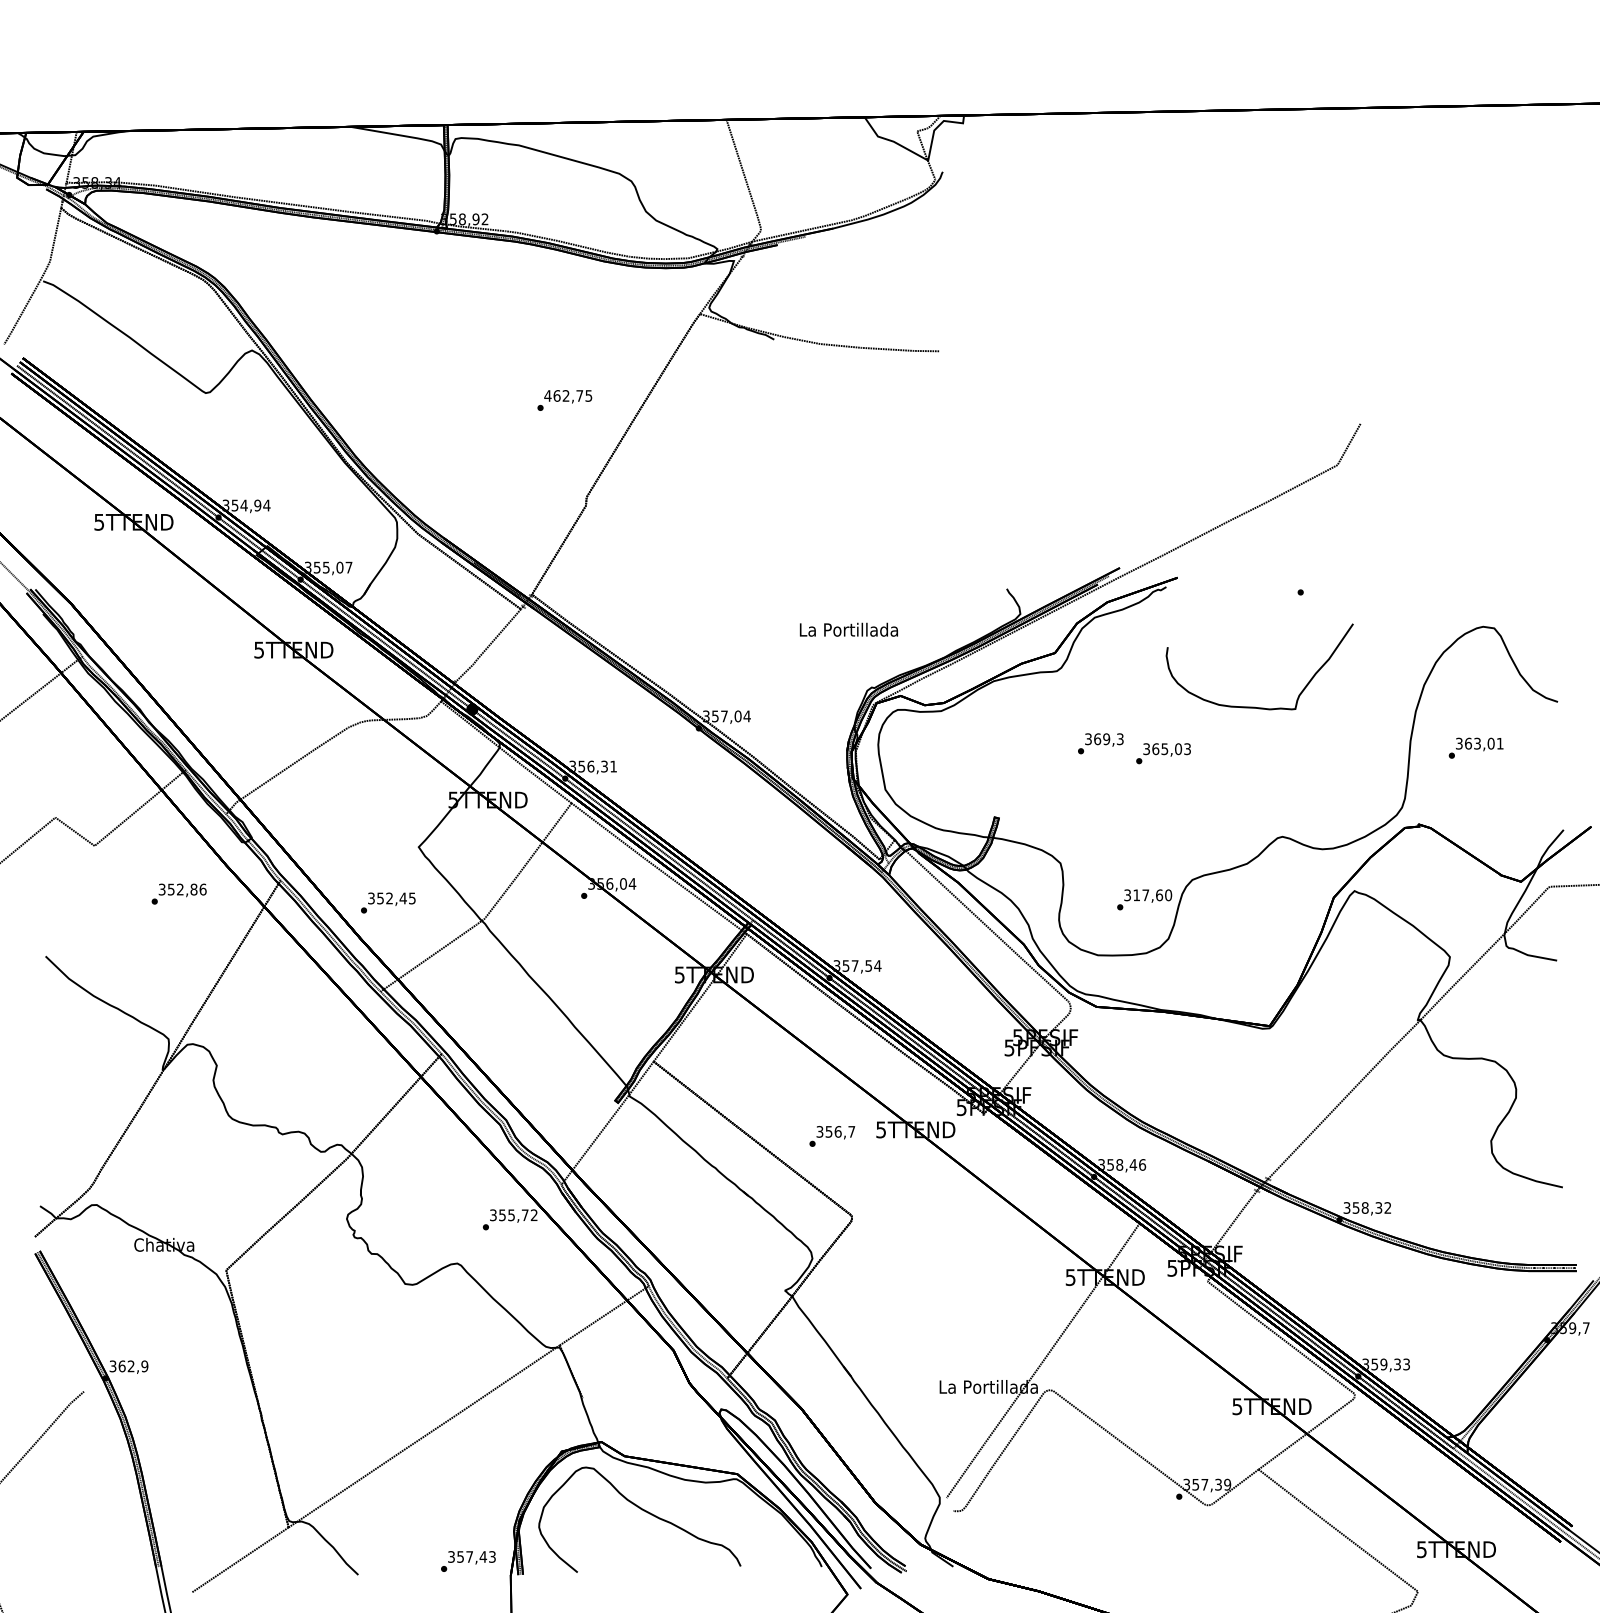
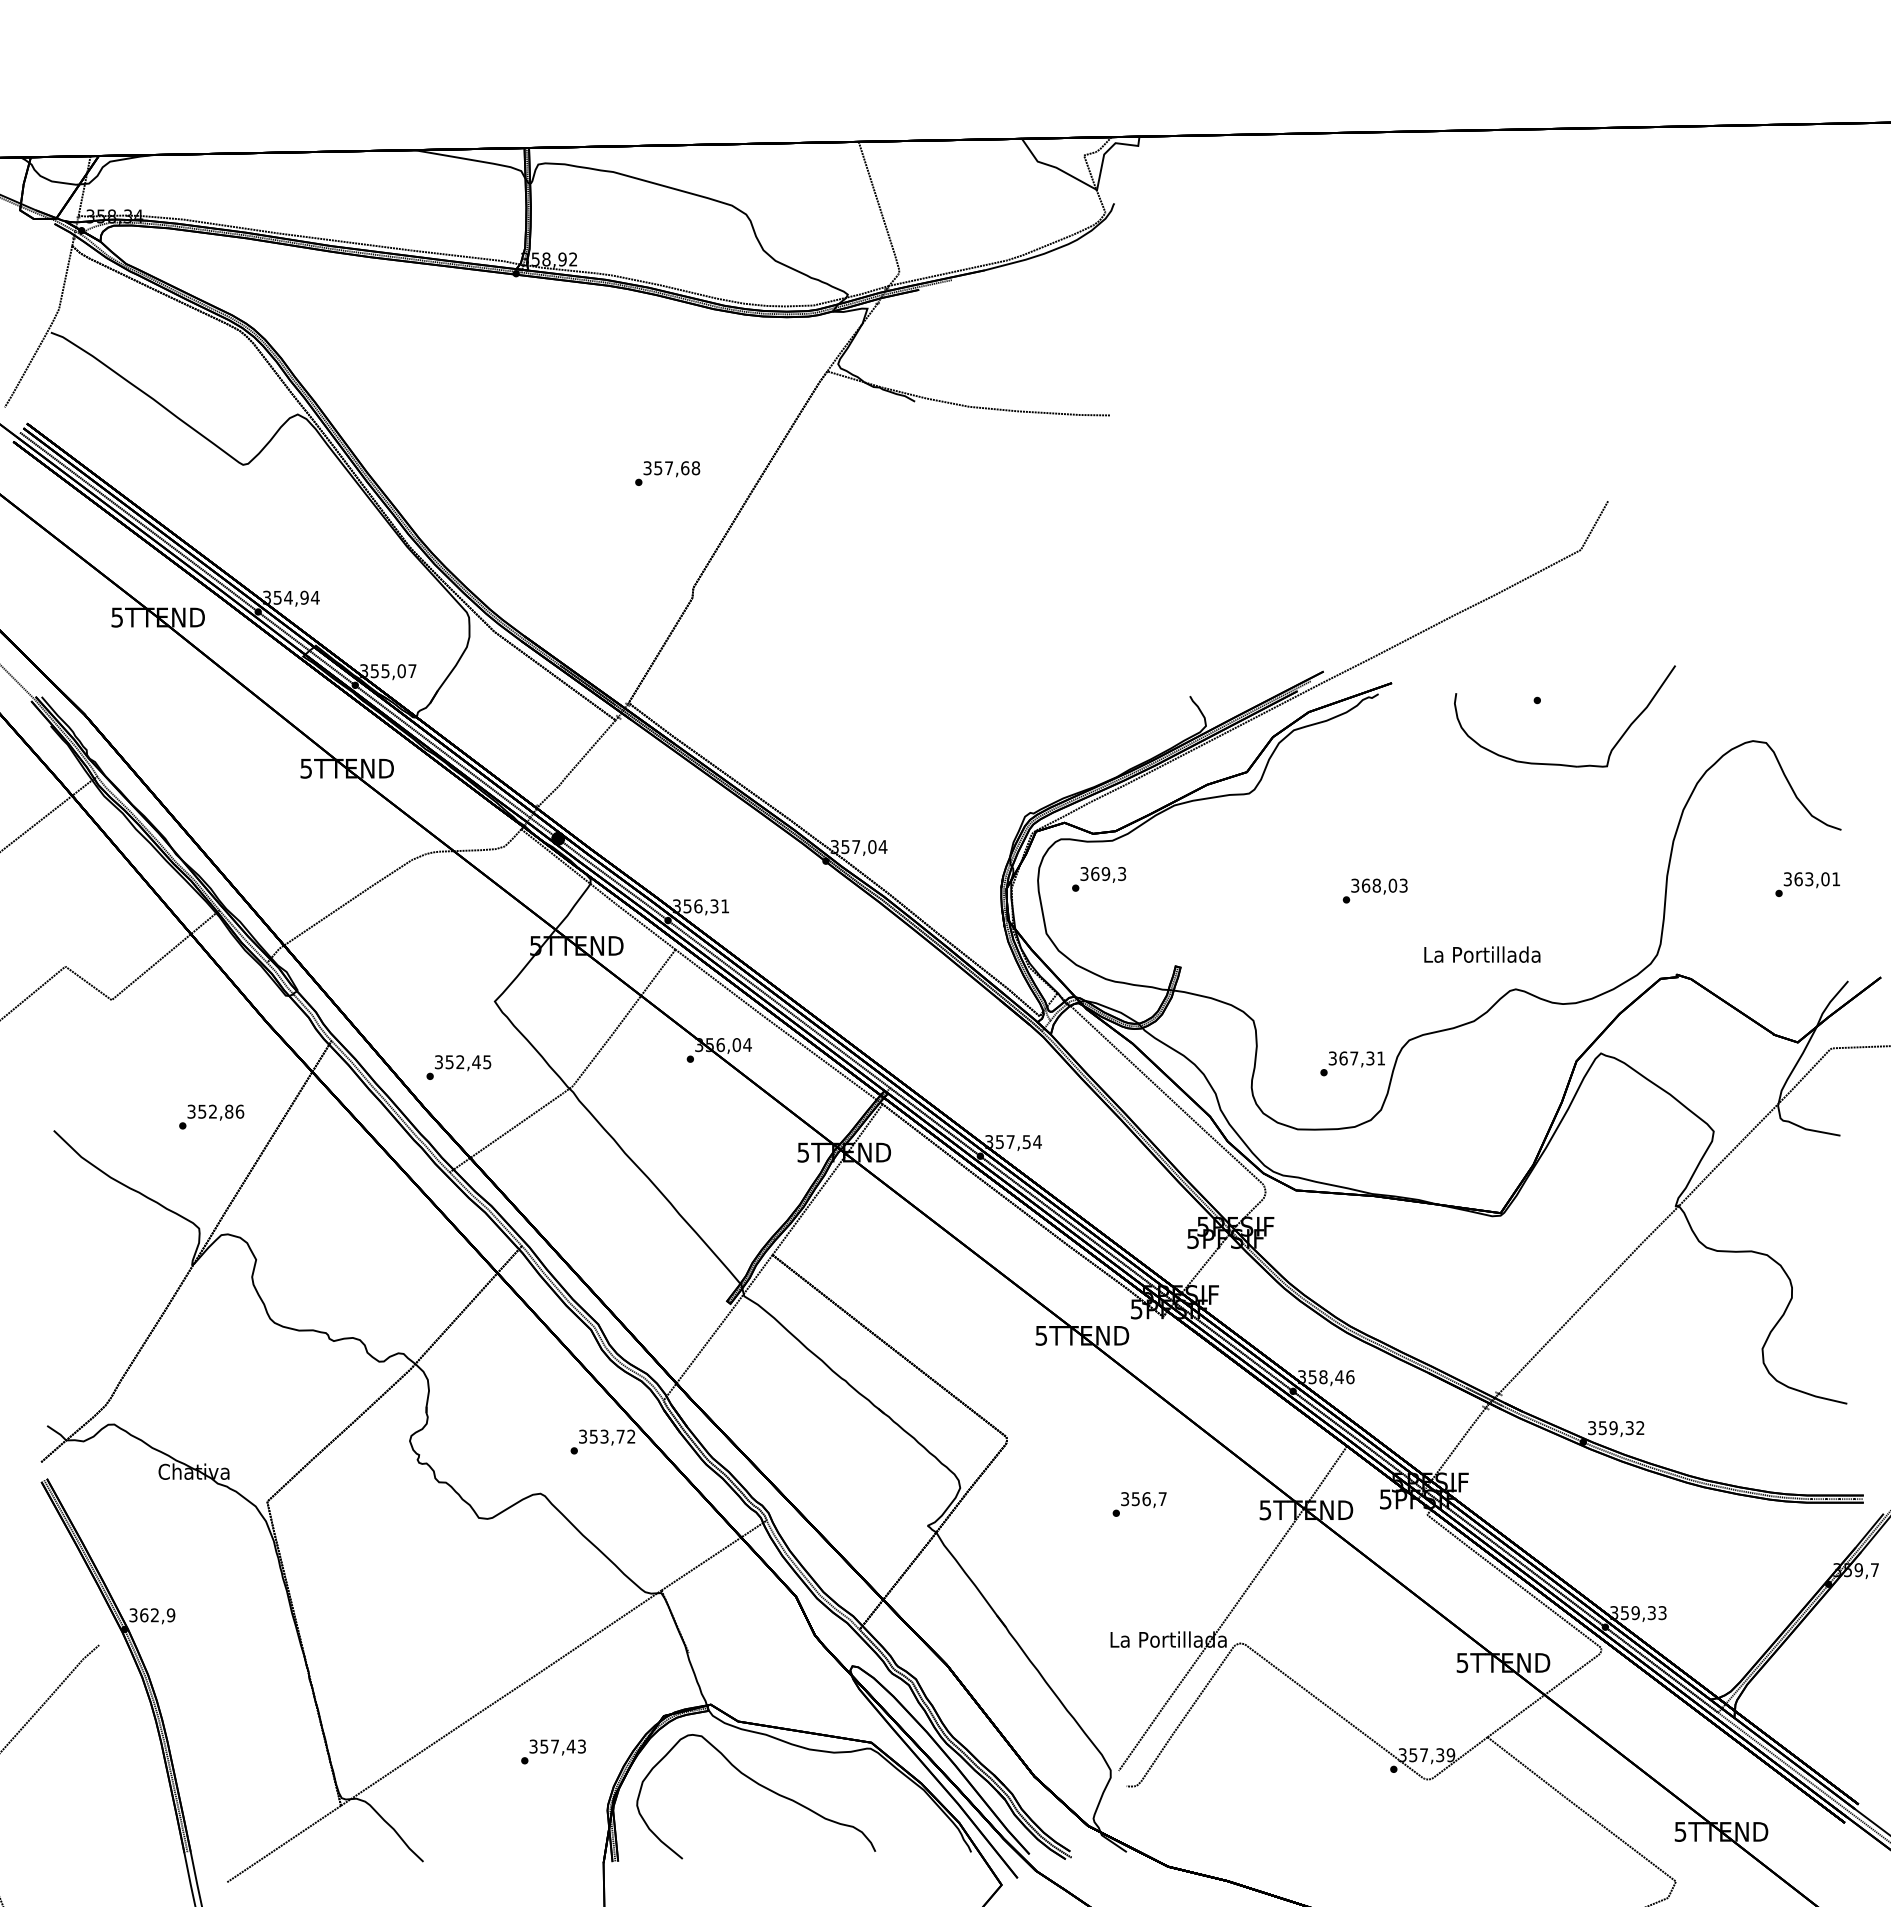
text: (568, 396) -> (671, 468), 462,75 -> 357,68
text: (849, 629) -> (1482, 954), moved
part: (1254, 706) -> (1558, 763), moved
text: (1101, 743) -> (1099, 879), moved
text: (1164, 748) -> (1376, 885), 365,03 -> 368,03
text: (1475, 748) -> (1807, 884), moved
text: (179, 893) -> (211, 1116), moved
text: (1152, 895) -> (1362, 1058), 317,60 -> 367,31
text: (832, 1136) -> (1139, 1504), moved
text: (1365, 1208) -> (1613, 1428), 358,32 -> 359,32
text: (511, 1214) -> (604, 1435), 355,72 -> 353,72
text: (468, 1561) -> (553, 1751), moved

